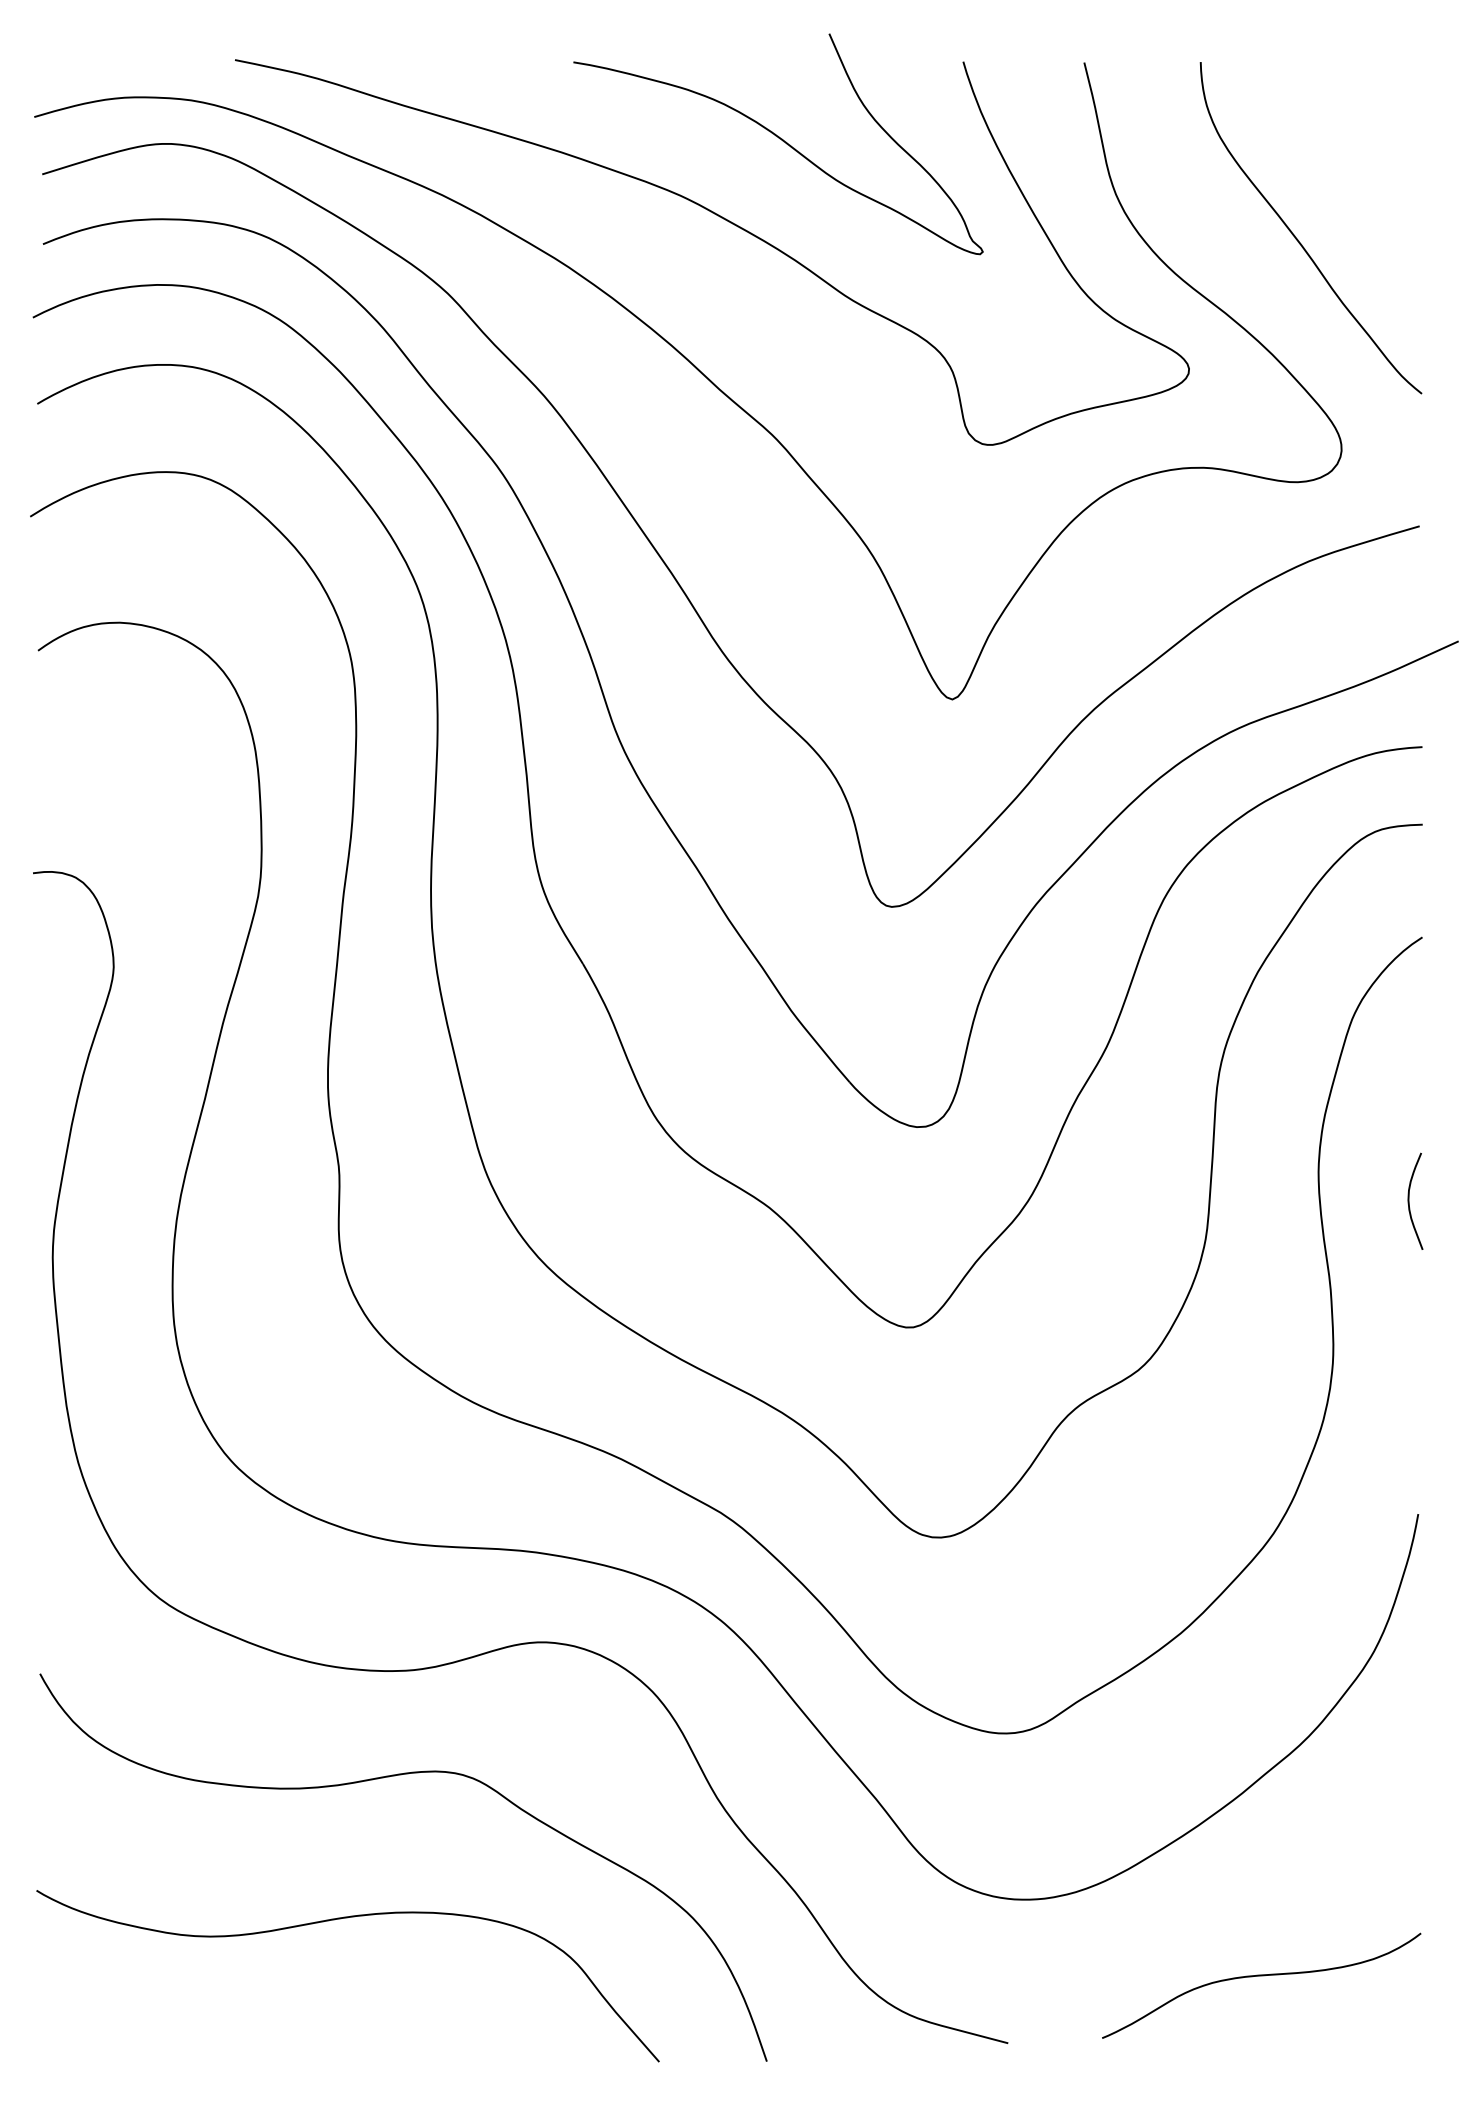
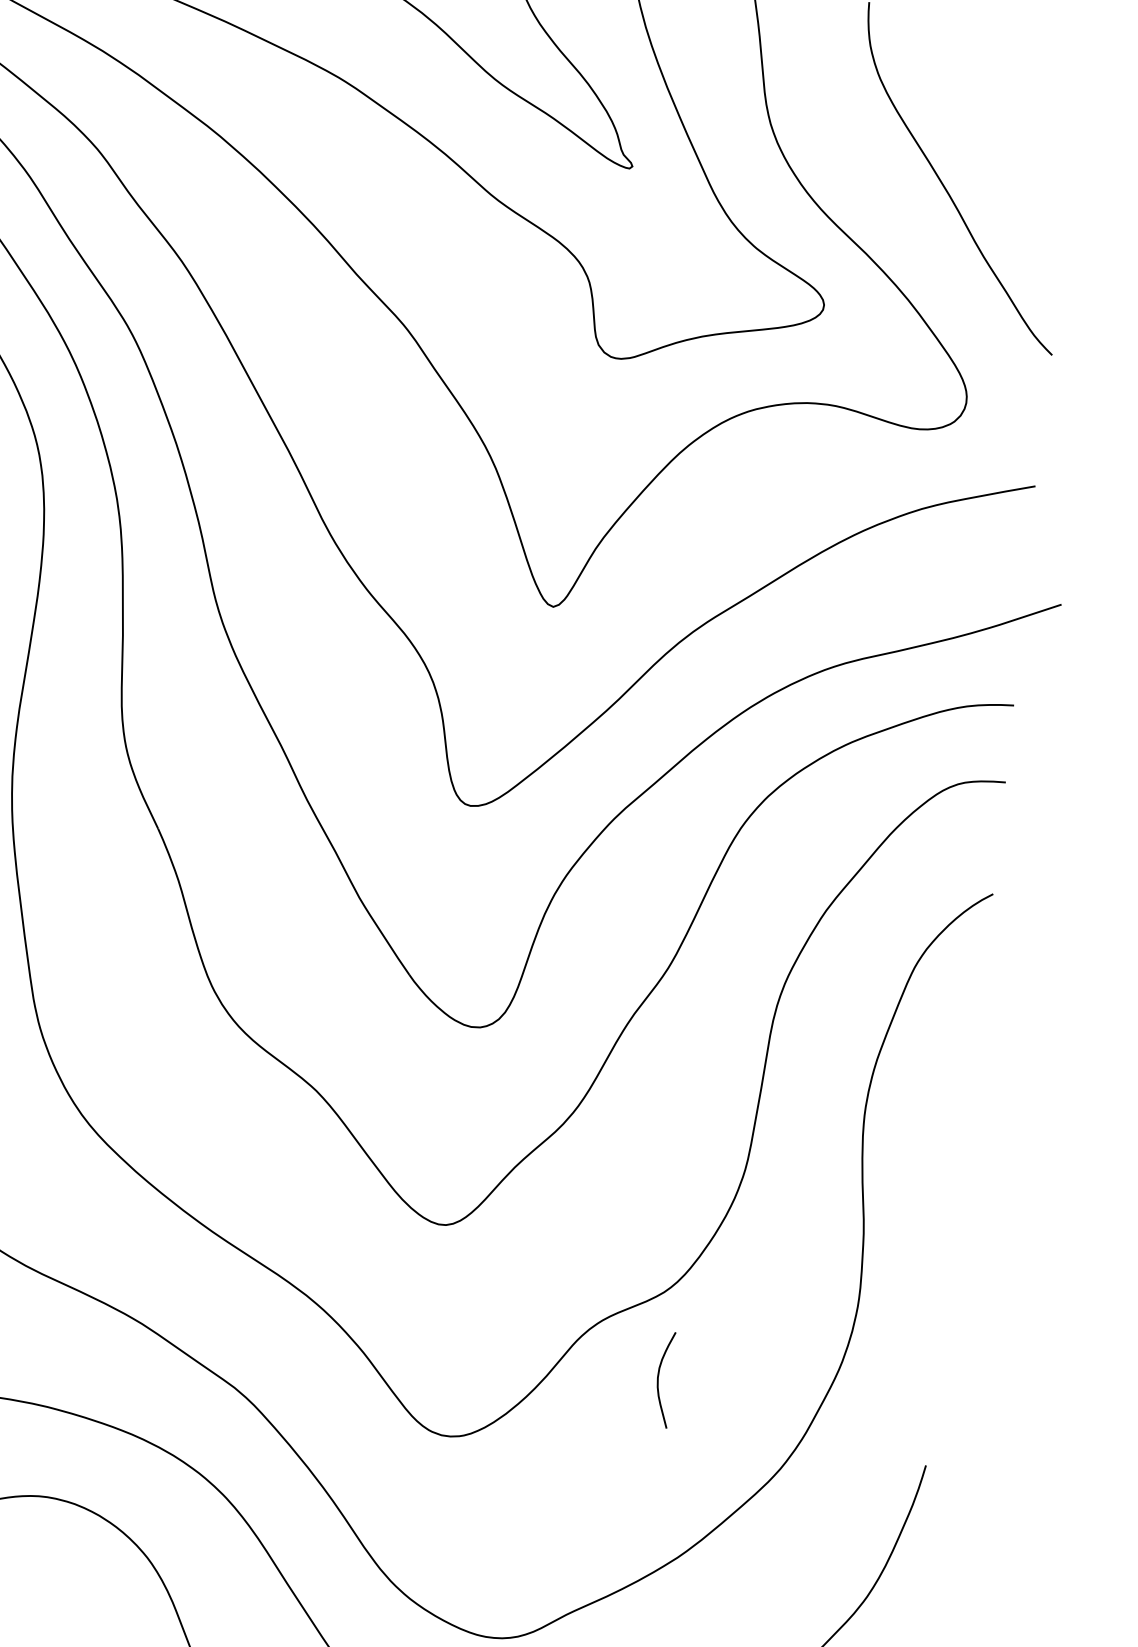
curve: (1409, 1200) -> (658, 1378), moved

